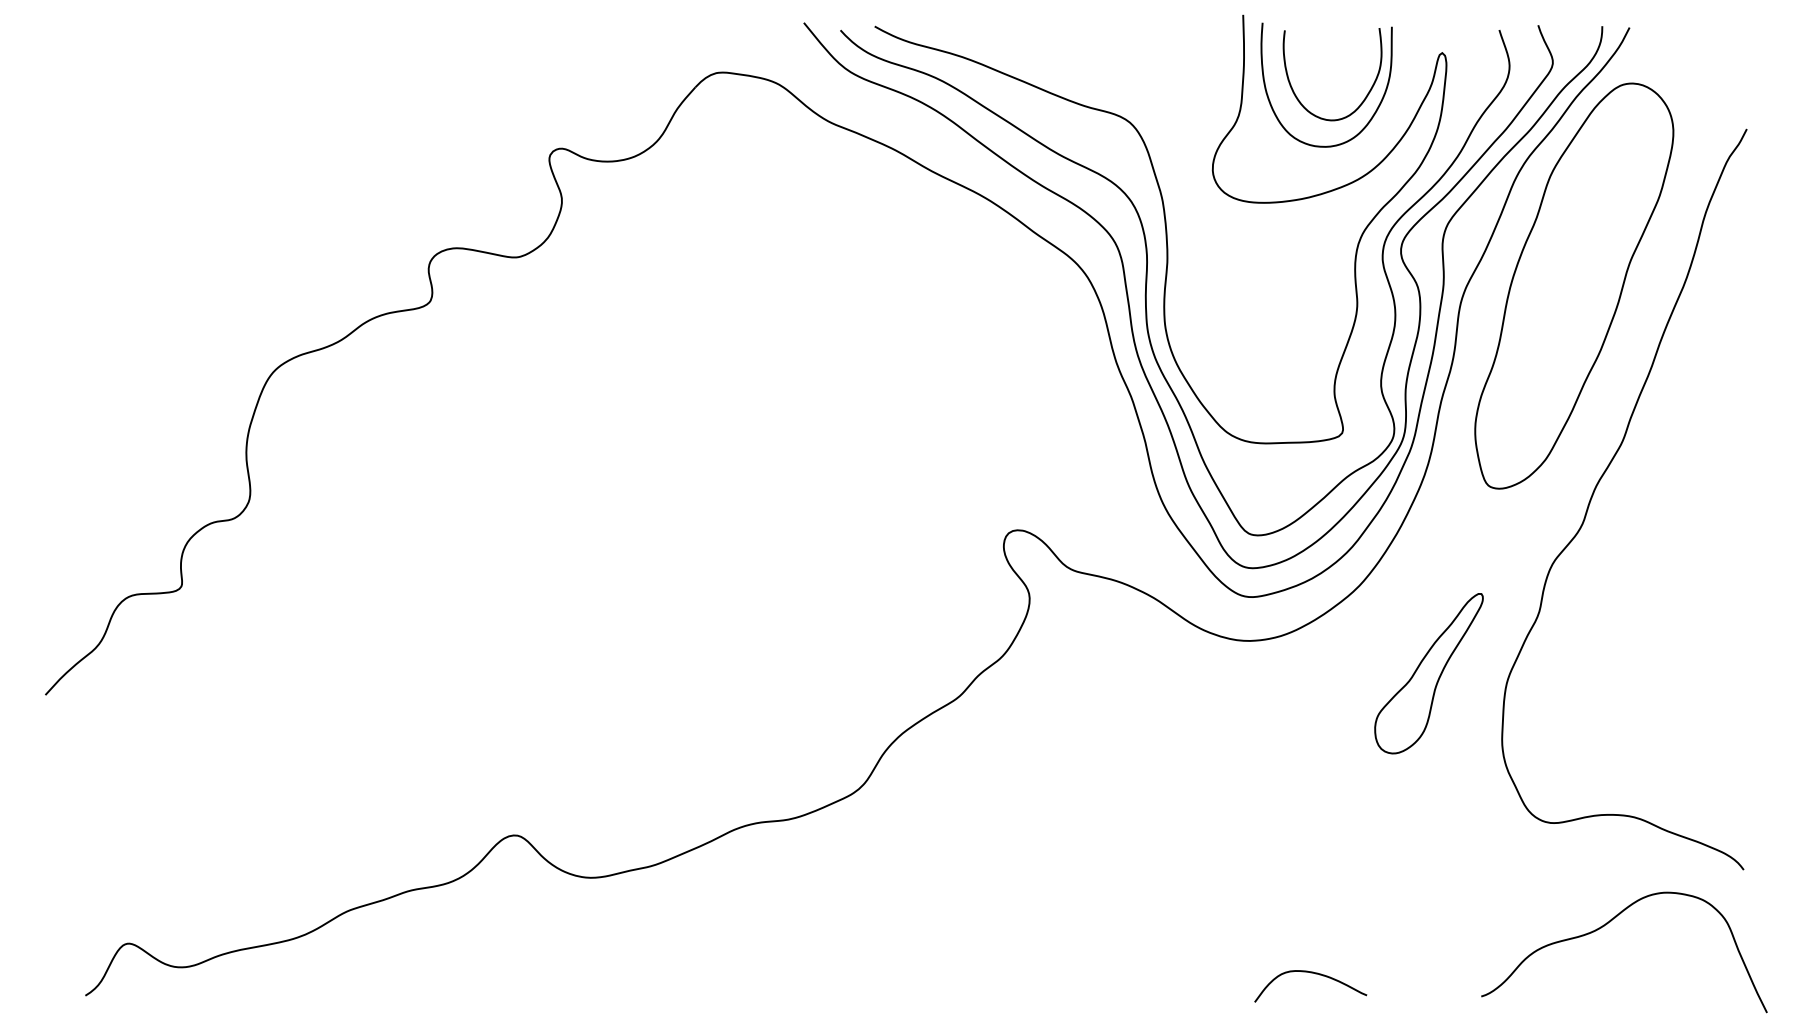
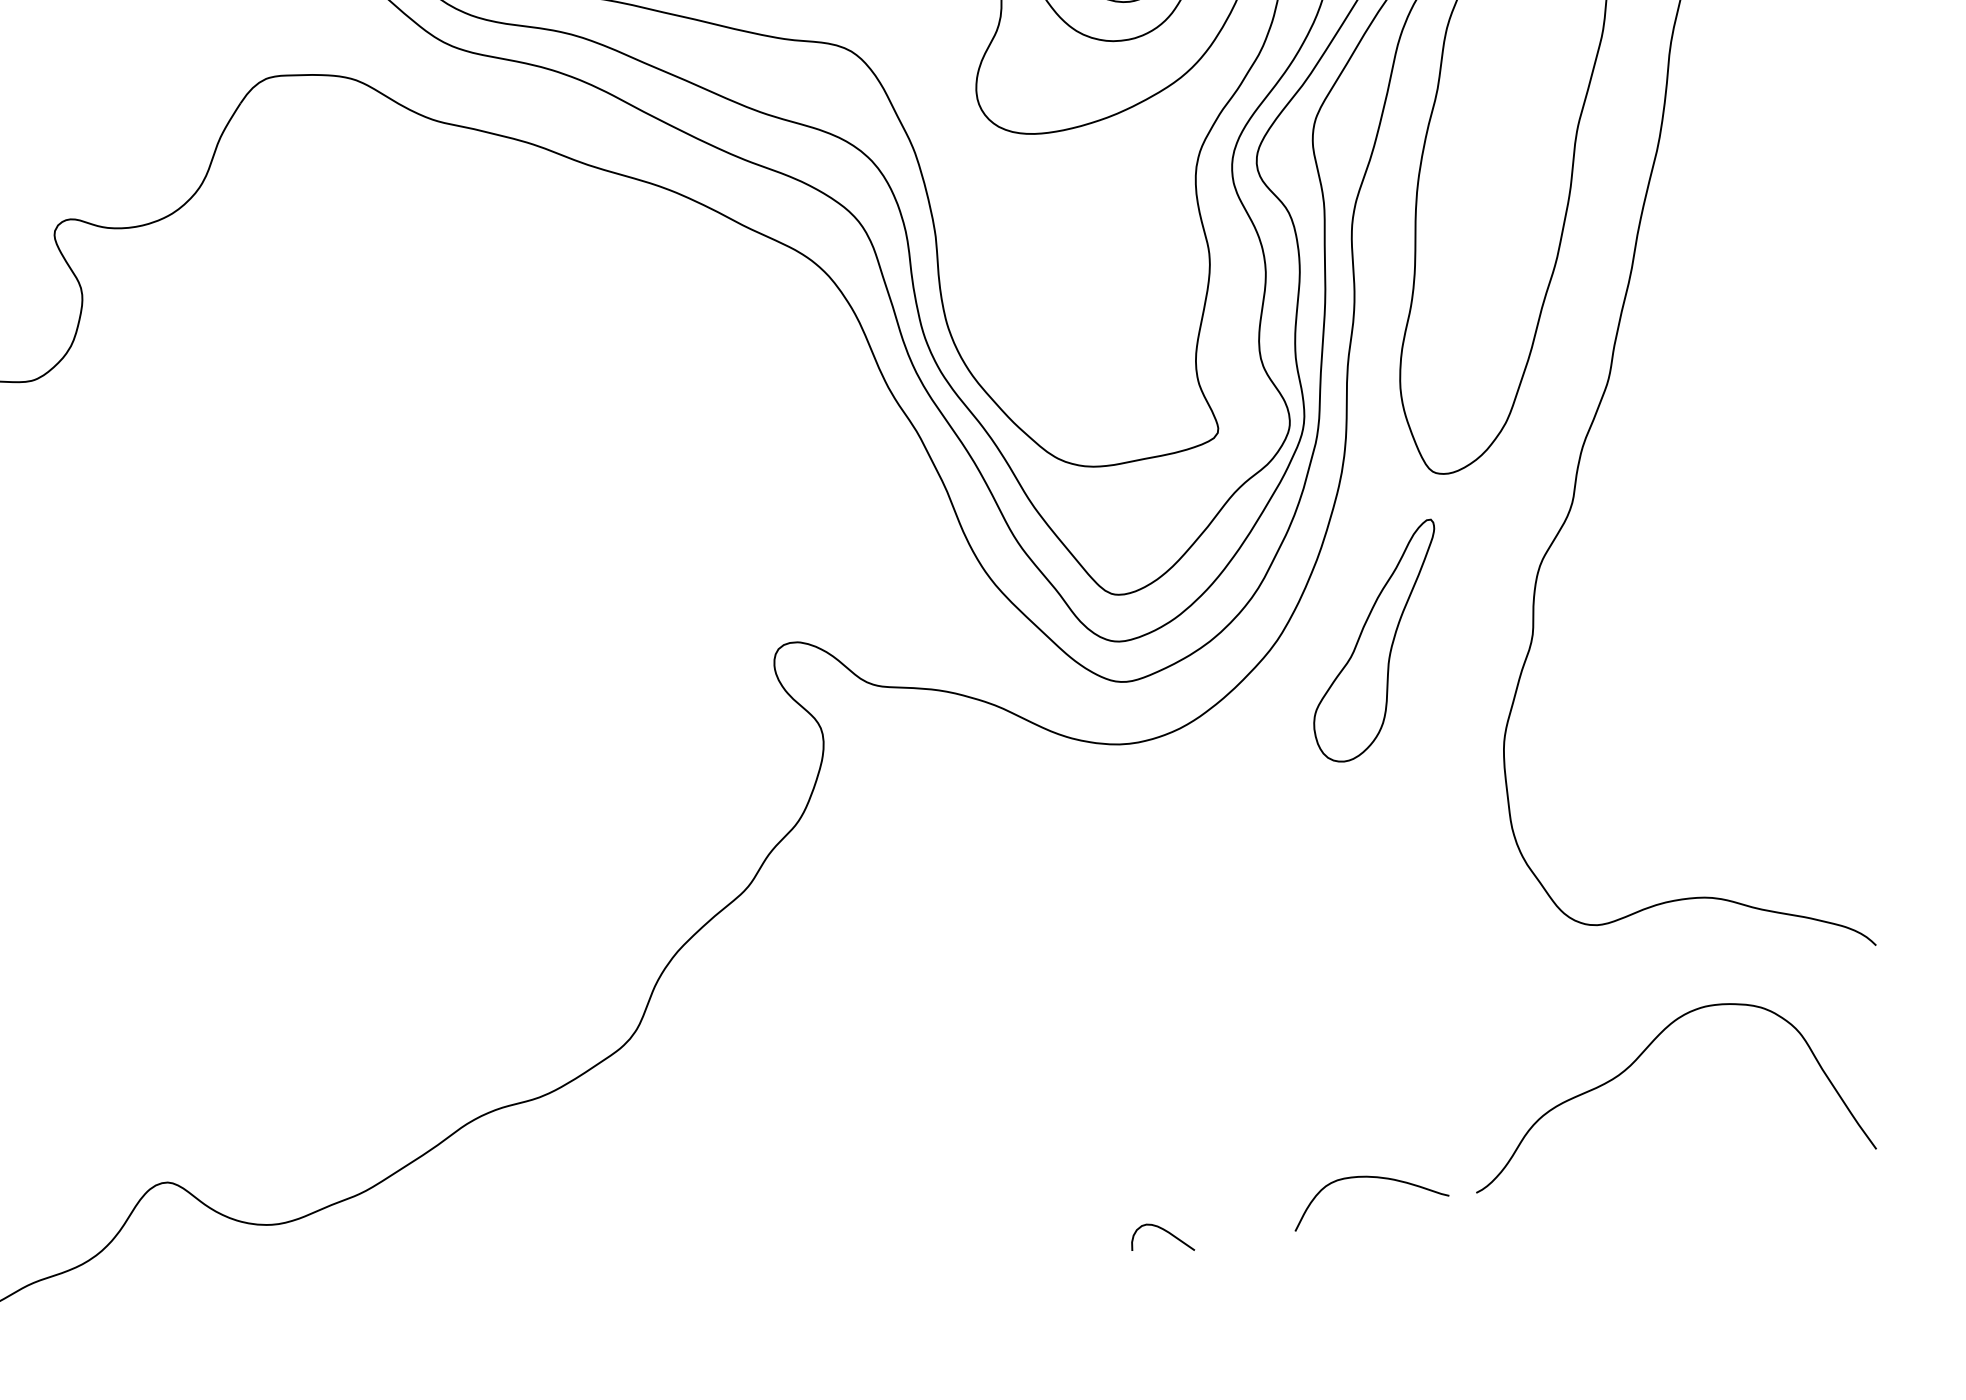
part: (1428, 673) -> (1375, 642), moved
curve: (1607, 924) -> (1634, 1063), moved
curve: (1310, 973) -> (1365, 1178), moved
curve: (1211, 987) -> (1165, 1232), added

